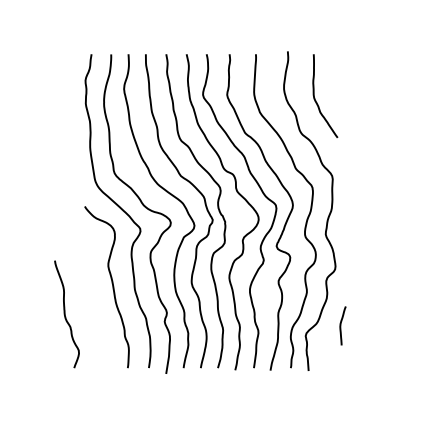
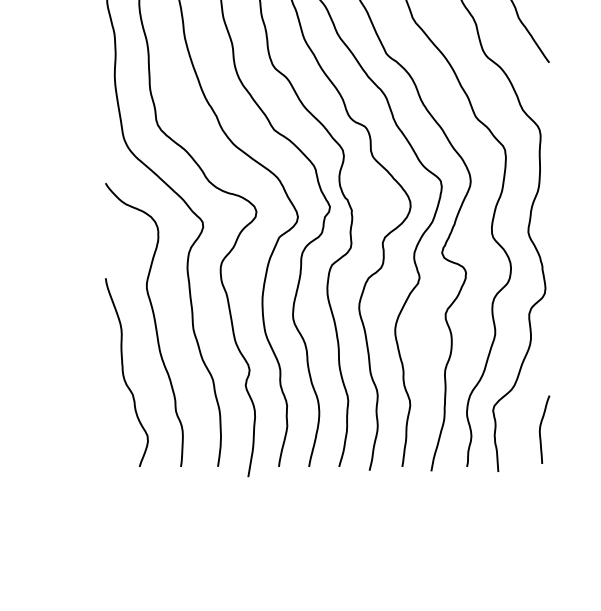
curve: (65, 314) -> (124, 372), moved
curve: (341, 325) -> (541, 428), moved

